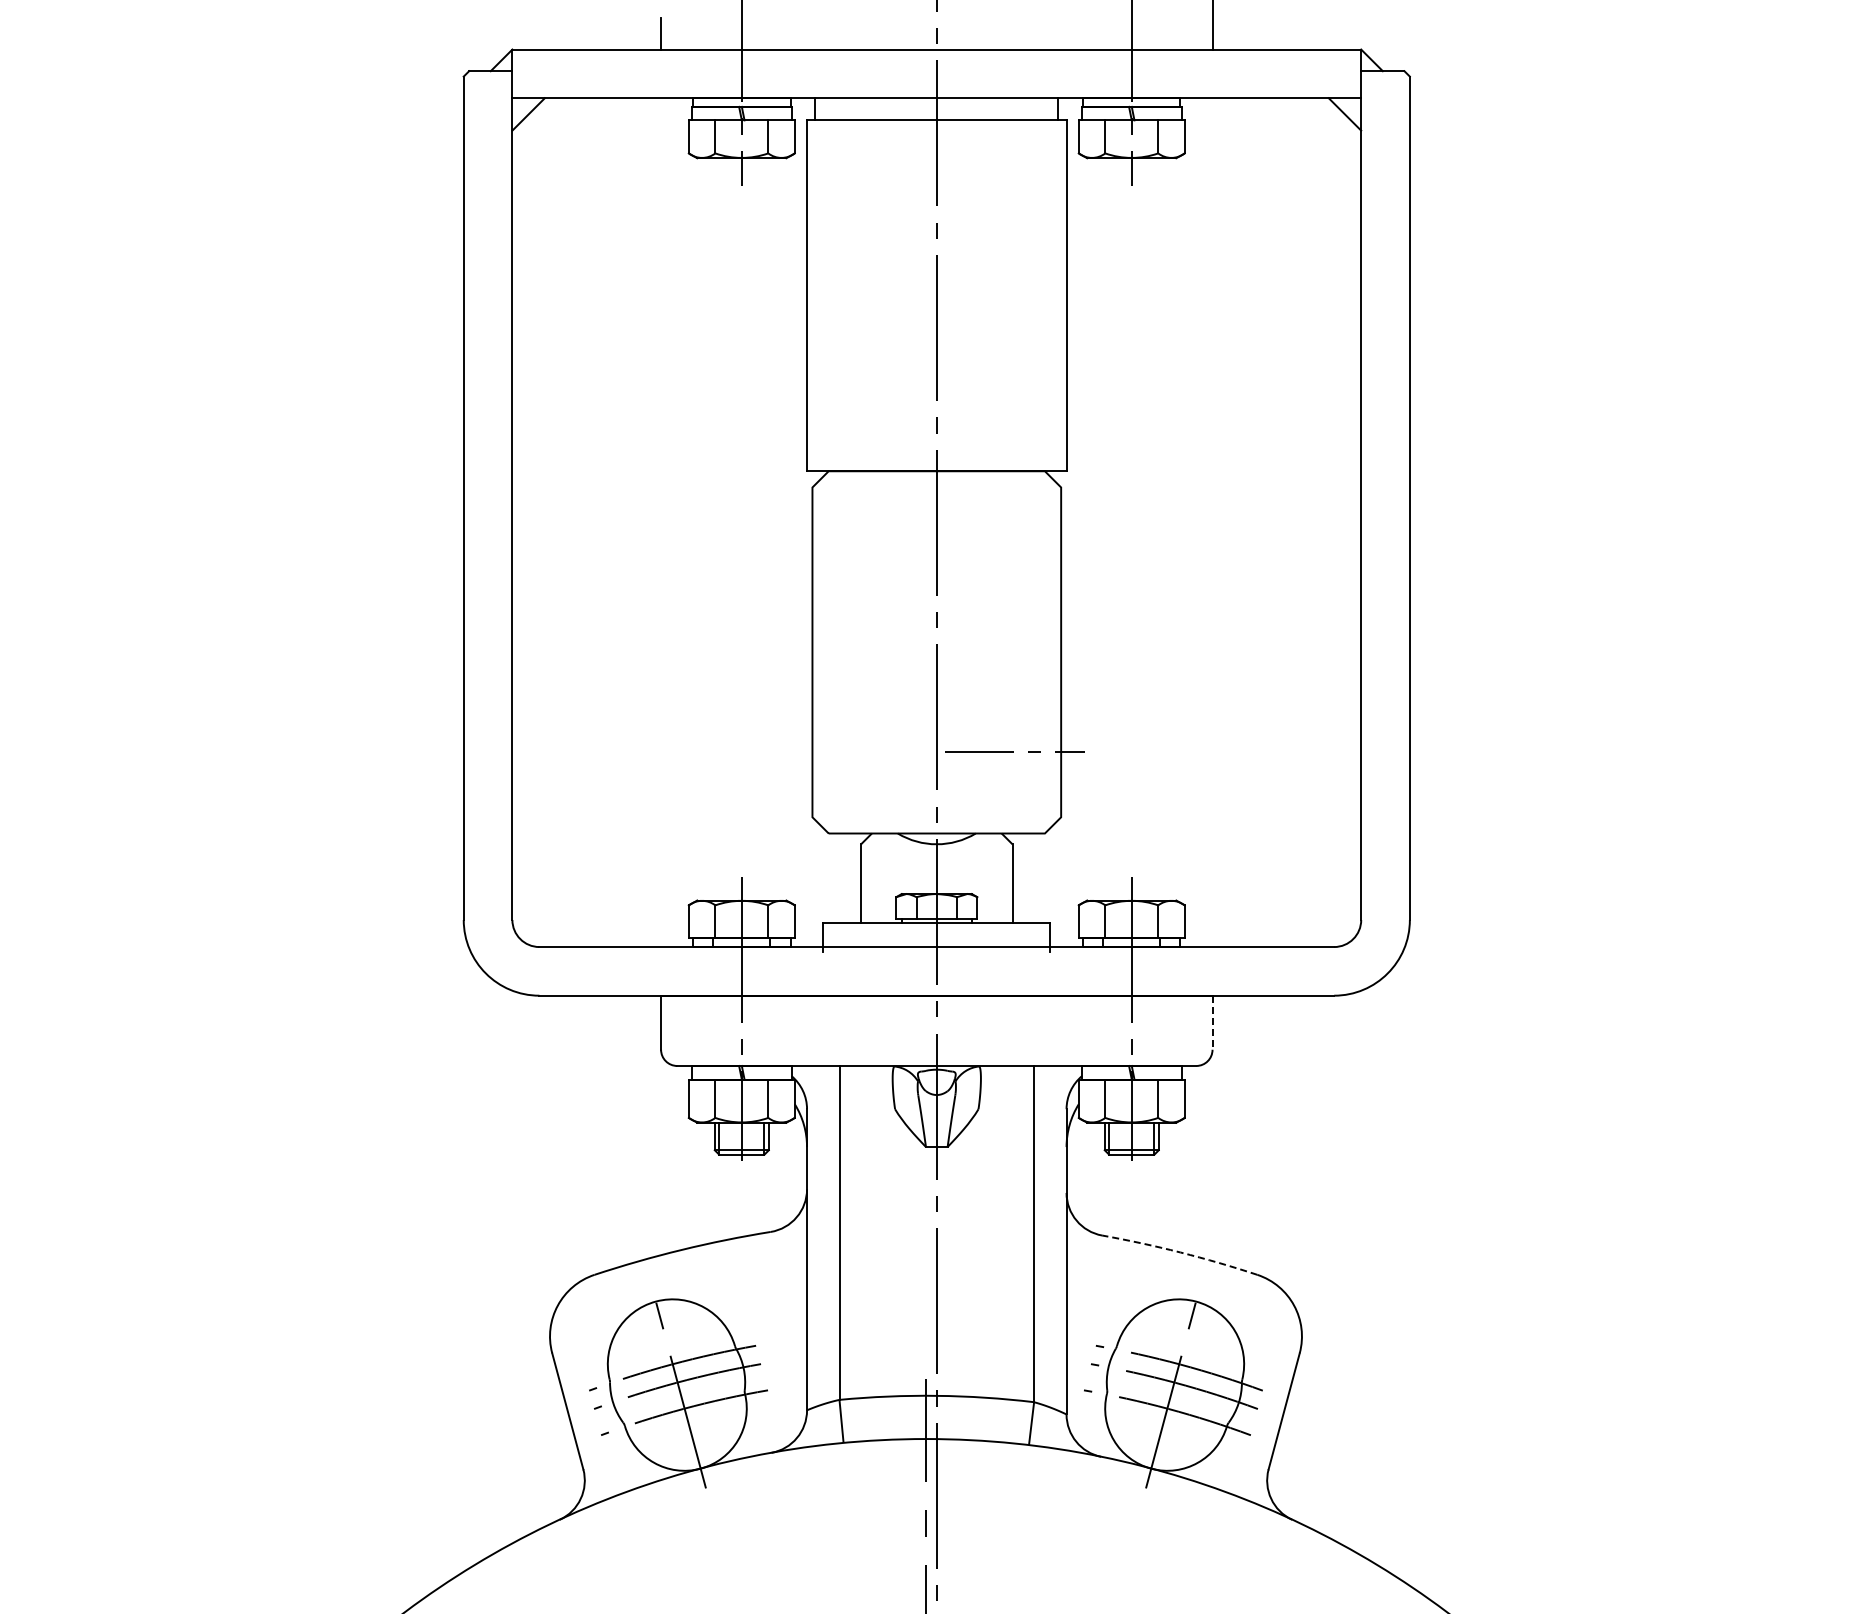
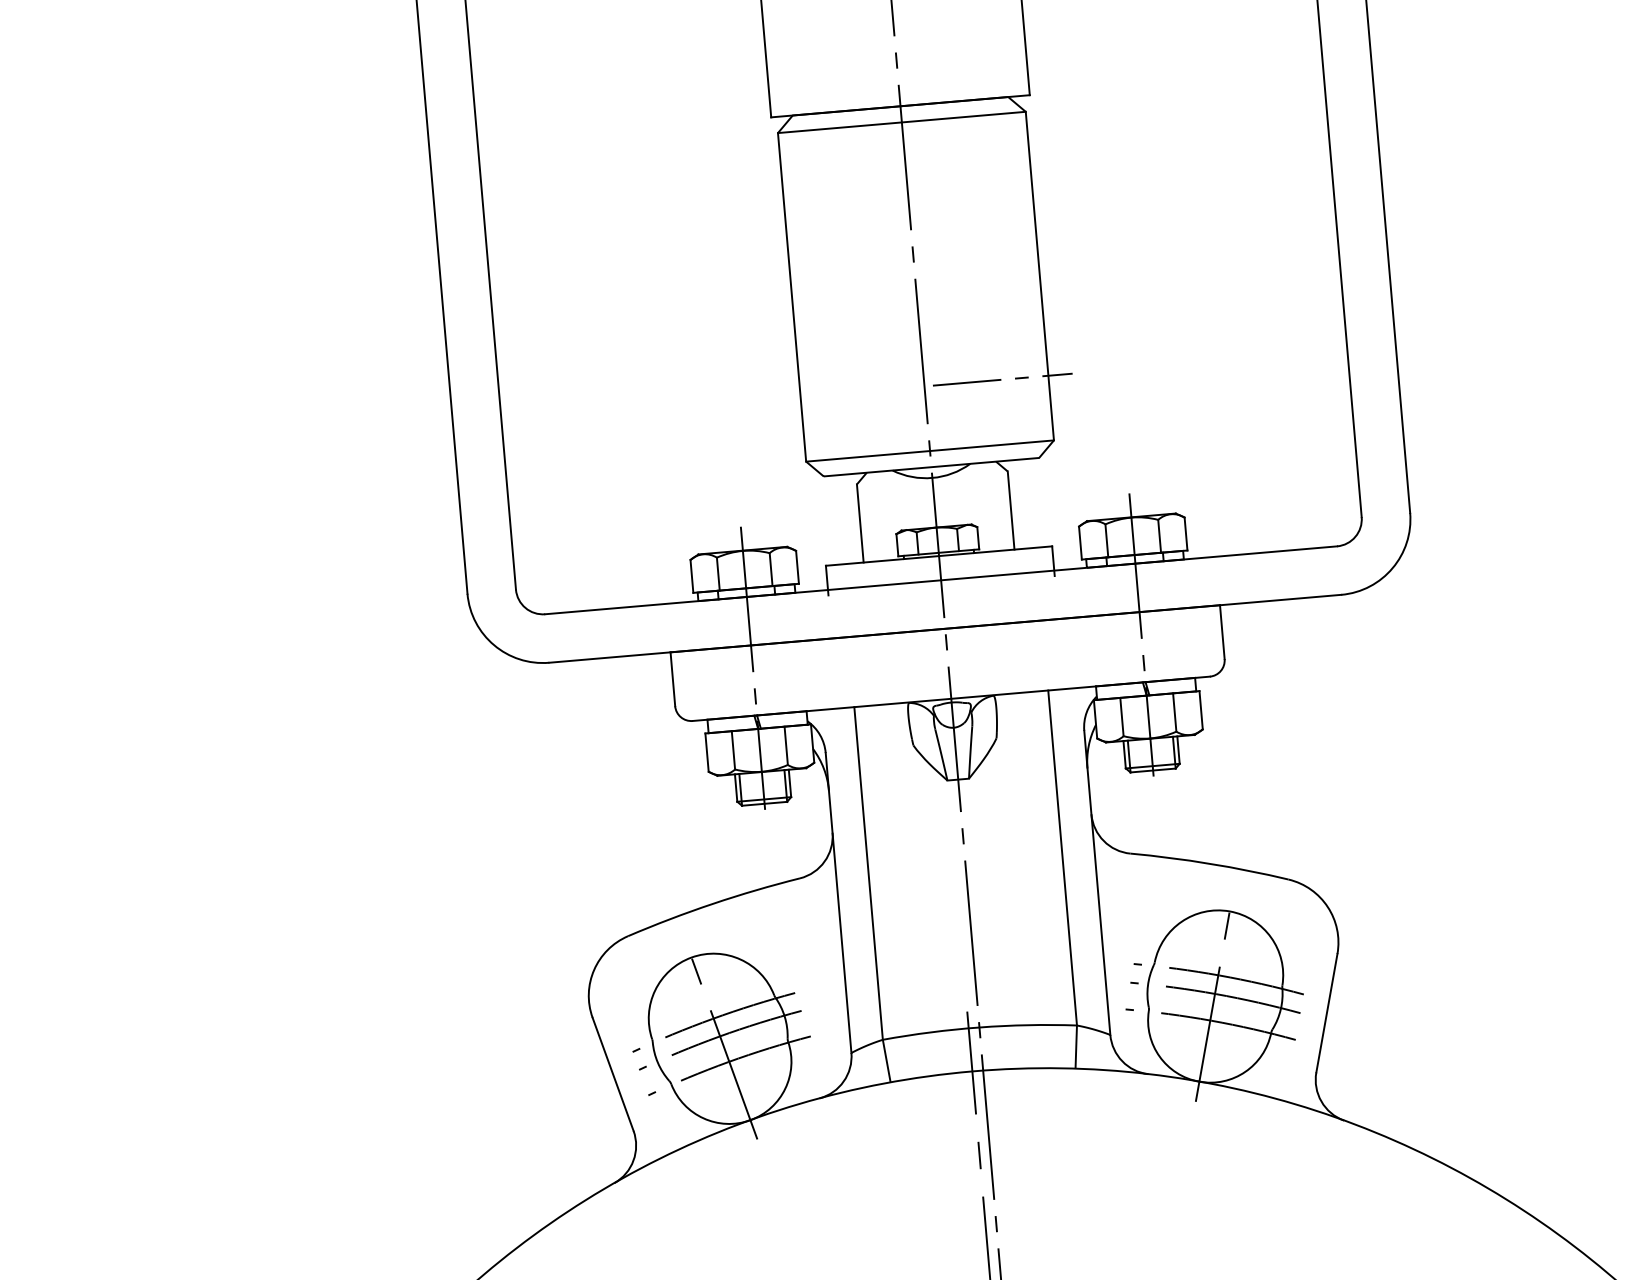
line: (936, 487) -> (901, 122), added
line: (936, 817) -> (929, 451), added
line: (1212, 1023) -> (1222, 632), dashed -> solid
arc: (1180, 1252) -> (1210, 863), dashed -> solid

